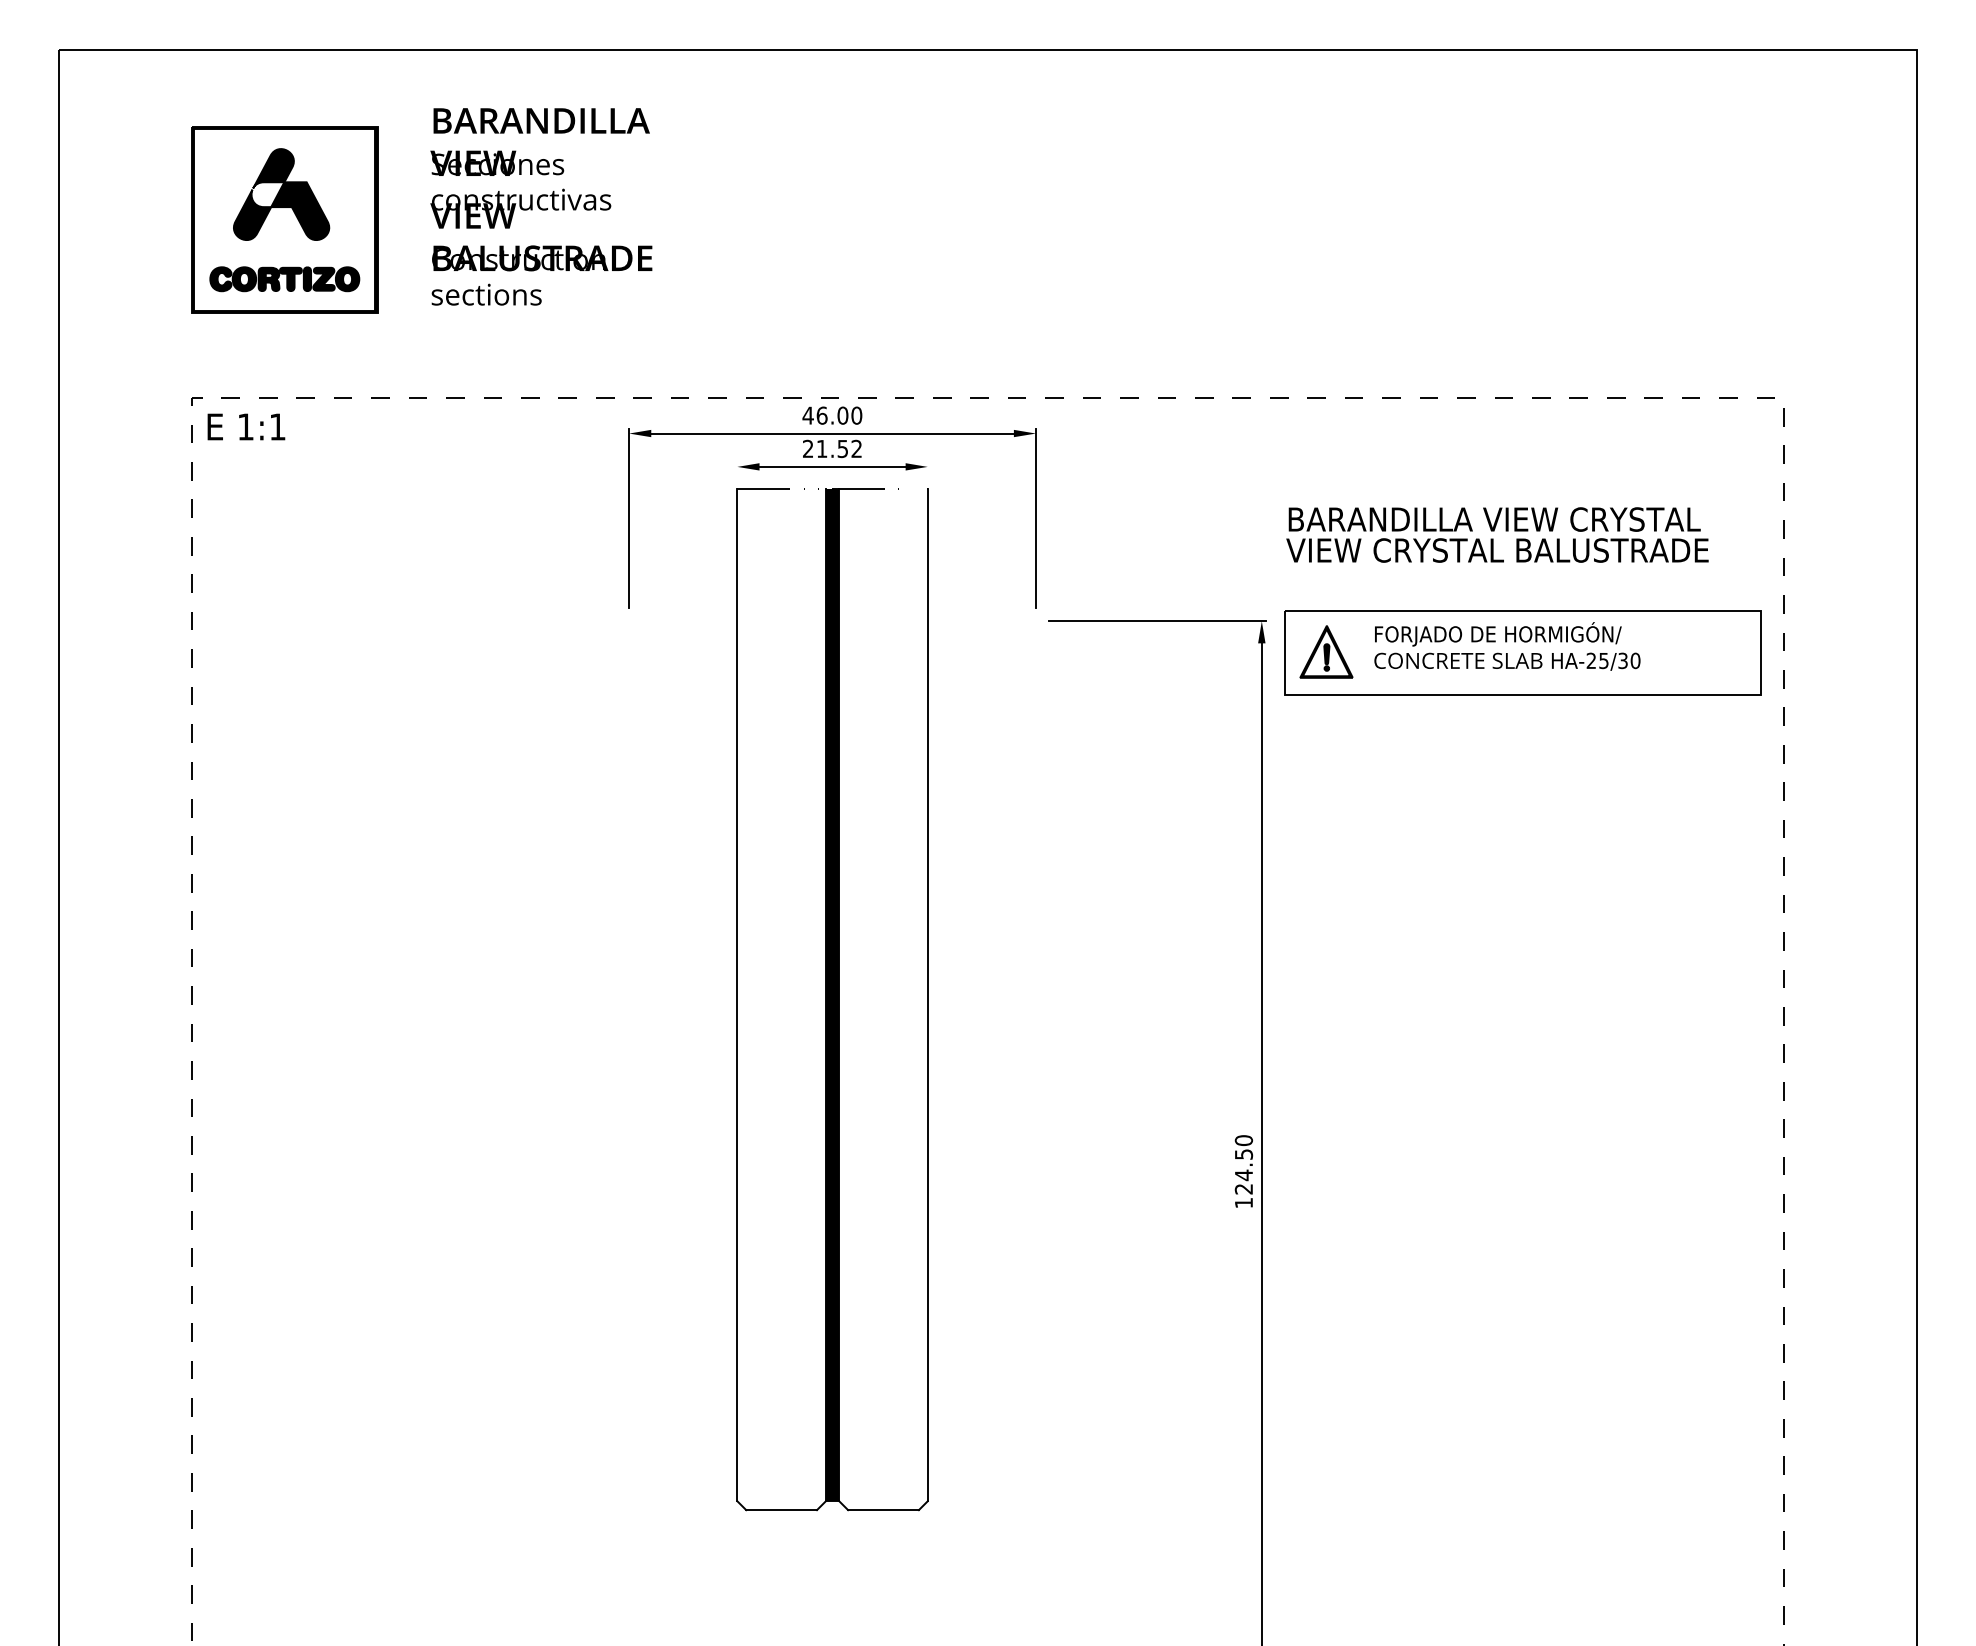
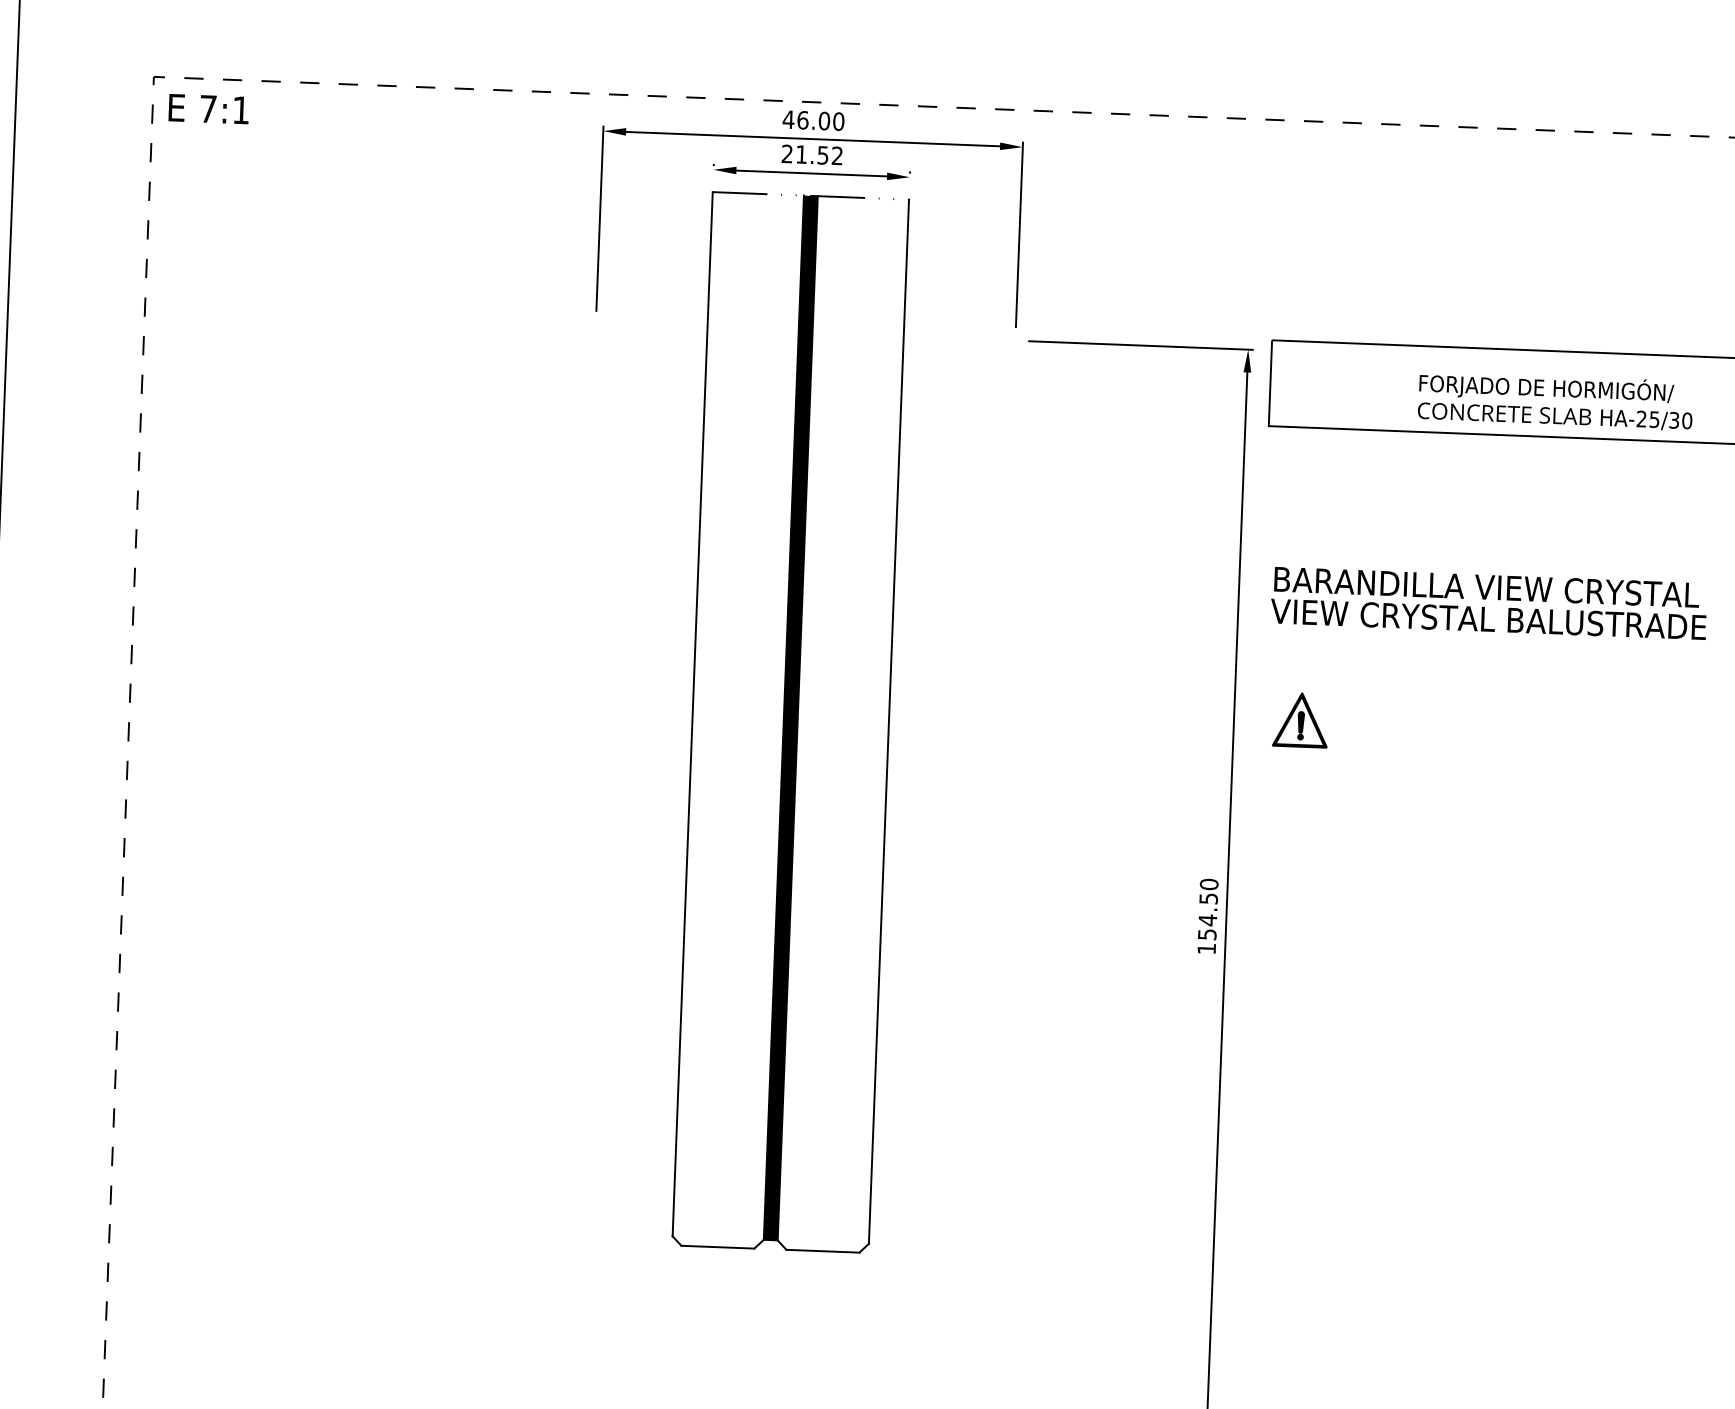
text: (245, 426) -> (207, 108), 1:1 -> 7:1
text: (1497, 534) -> (1489, 602), moved
text: (1507, 646) -> (1555, 400), moved
part: (1326, 651) -> (1300, 719), moved
text: (1243, 1189) -> (1206, 934), 124.50 -> 154.50

